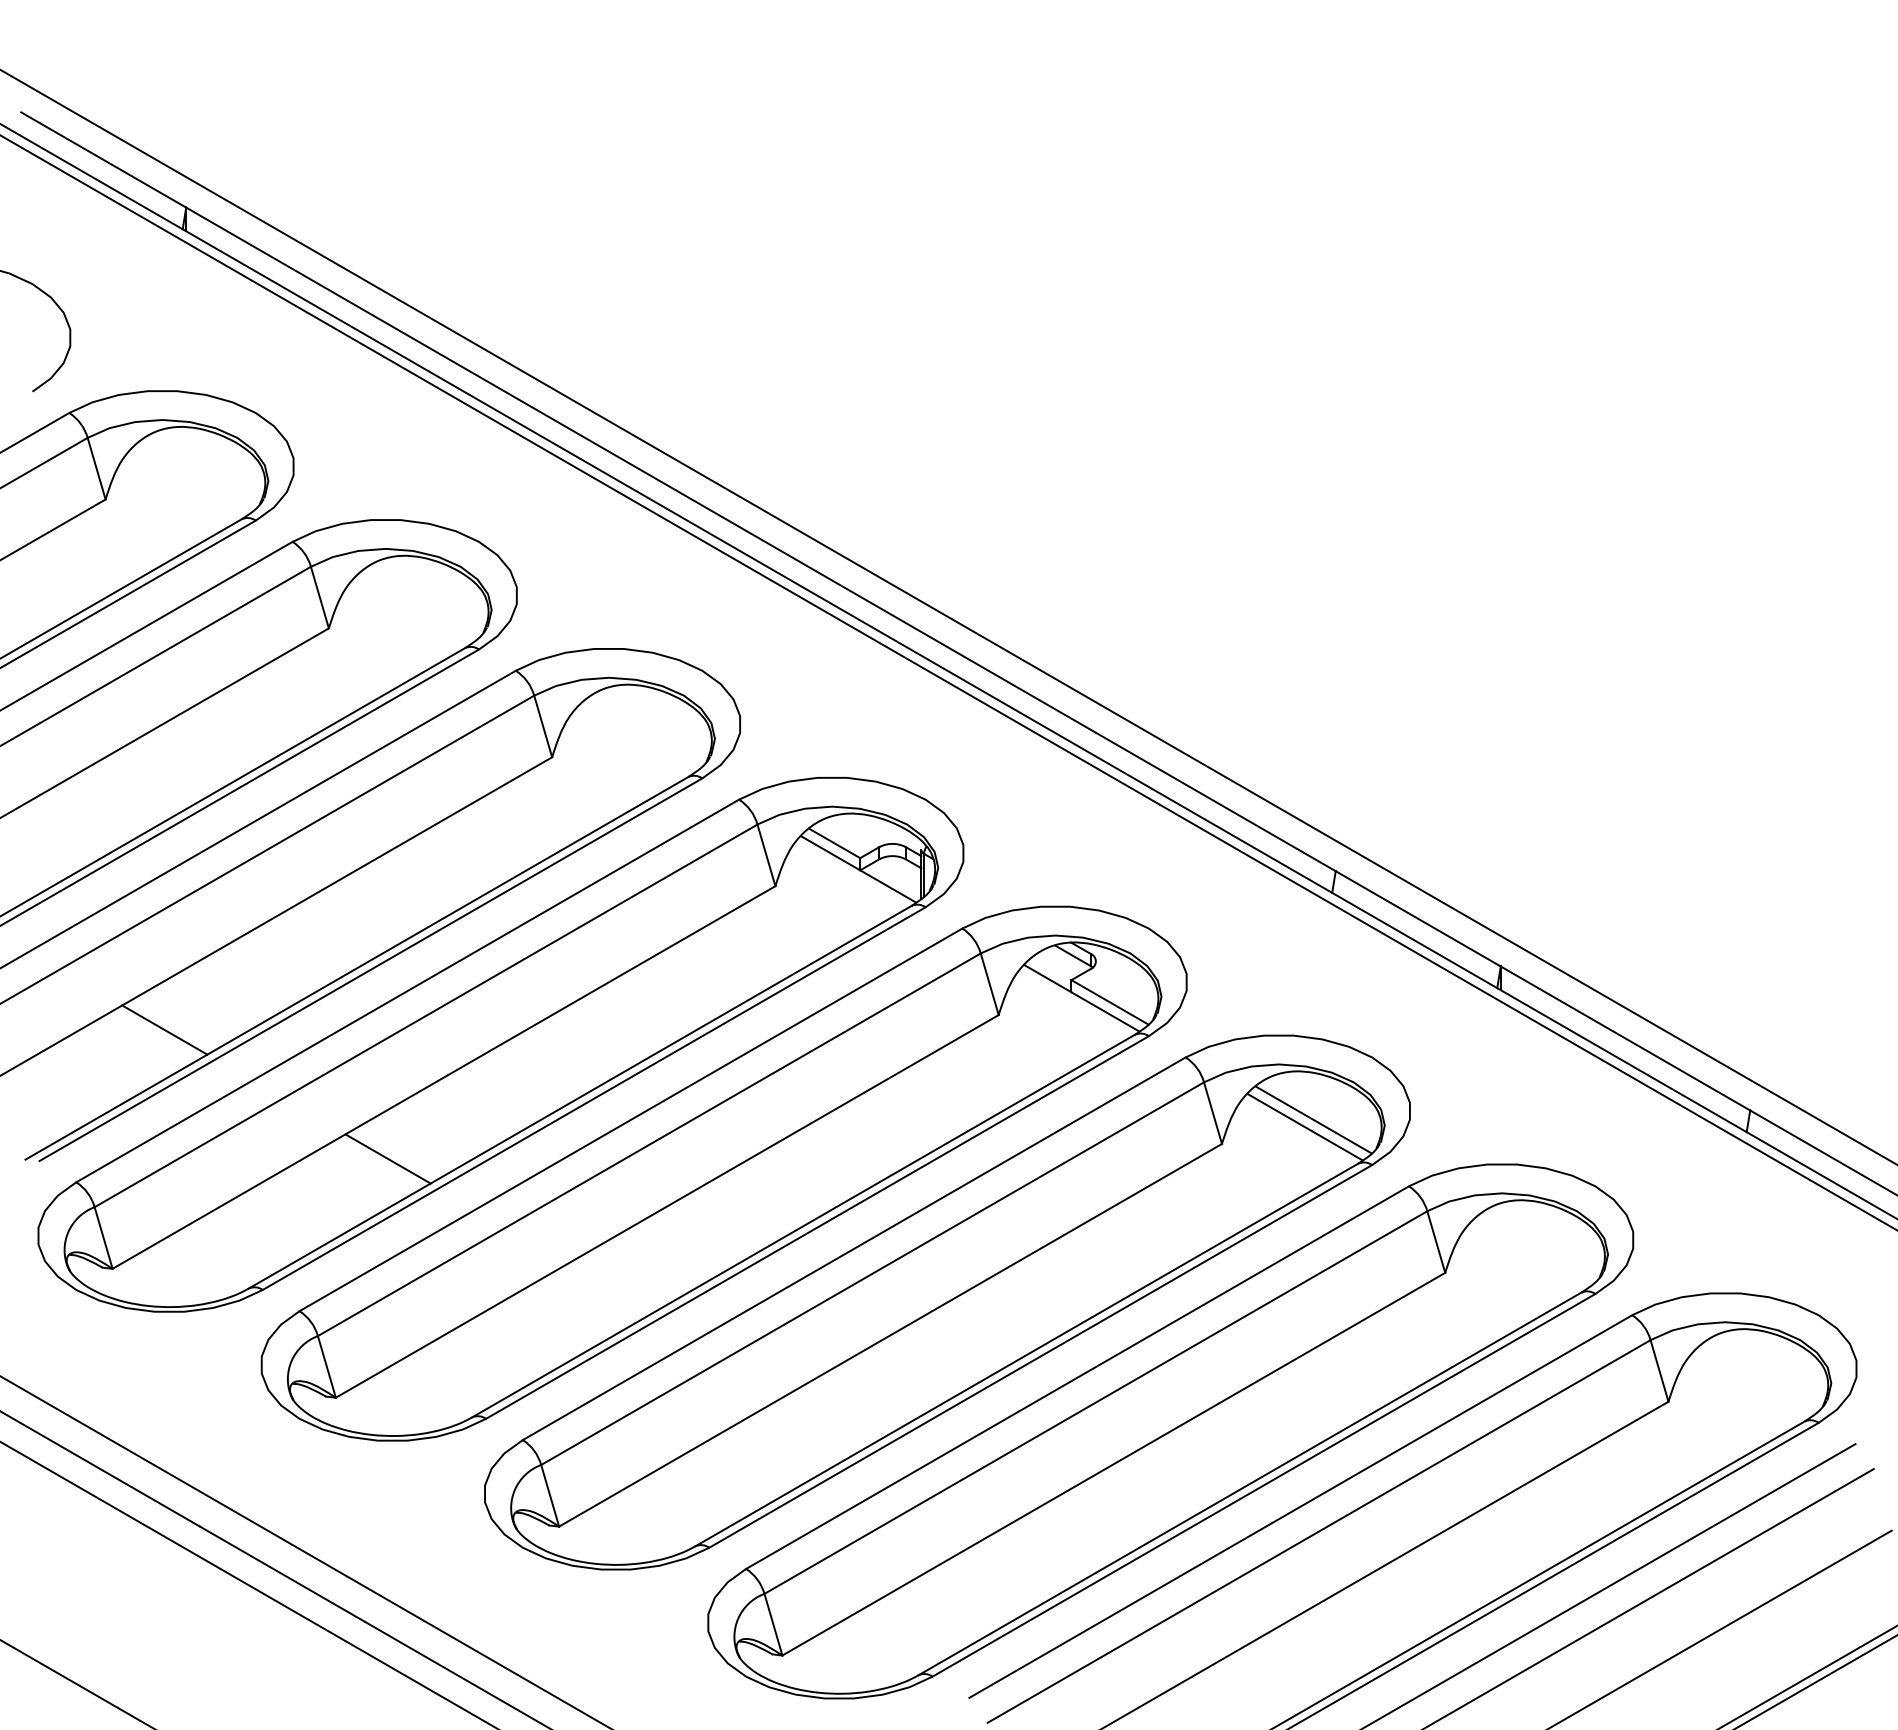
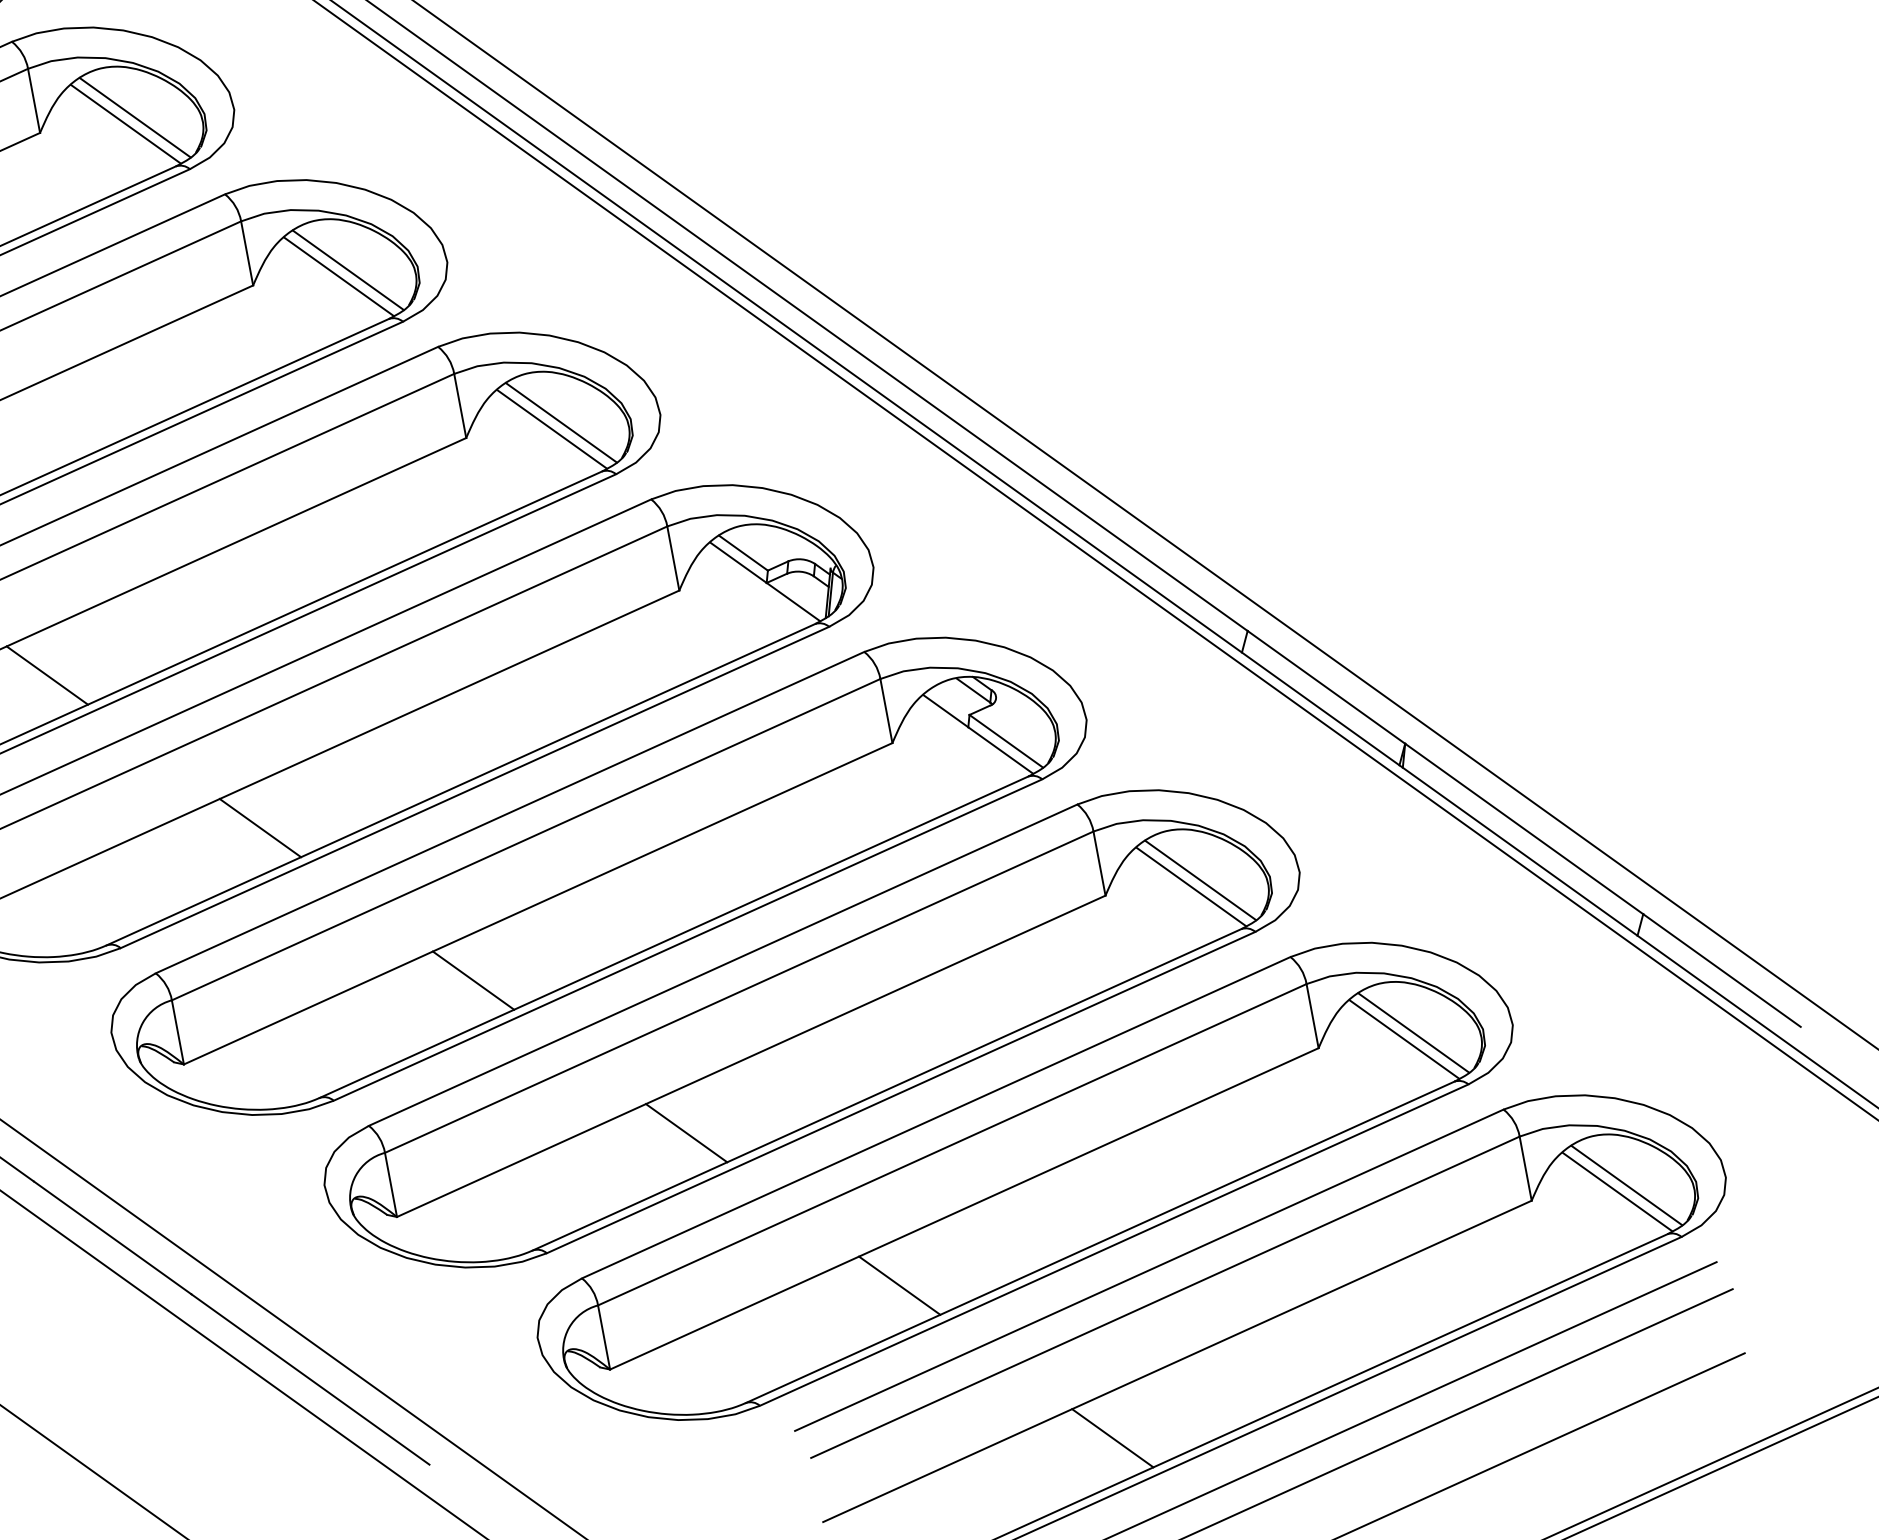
line: (197, 475) -> (135, 117), added
line: (188, 482) -> (125, 123), added
line: (420, 603) -> (348, 269), added
line: (411, 611) -> (338, 276), added
line: (643, 732) -> (561, 422), added
line: (634, 740) -> (551, 429), added
line: (1536, 1248) -> (1413, 1032), added
line: (1528, 1255) -> (1404, 1038), added
line: (610, 1287) -> (472, 980), added
line: (1760, 1377) -> (1627, 1185), added
line: (1751, 1384) -> (1617, 1191), added
line: (834, 1416) -> (686, 1132), added
line: (1057, 1545) -> (899, 1285), added
line: (1280, 1674) -> (1112, 1438), added

